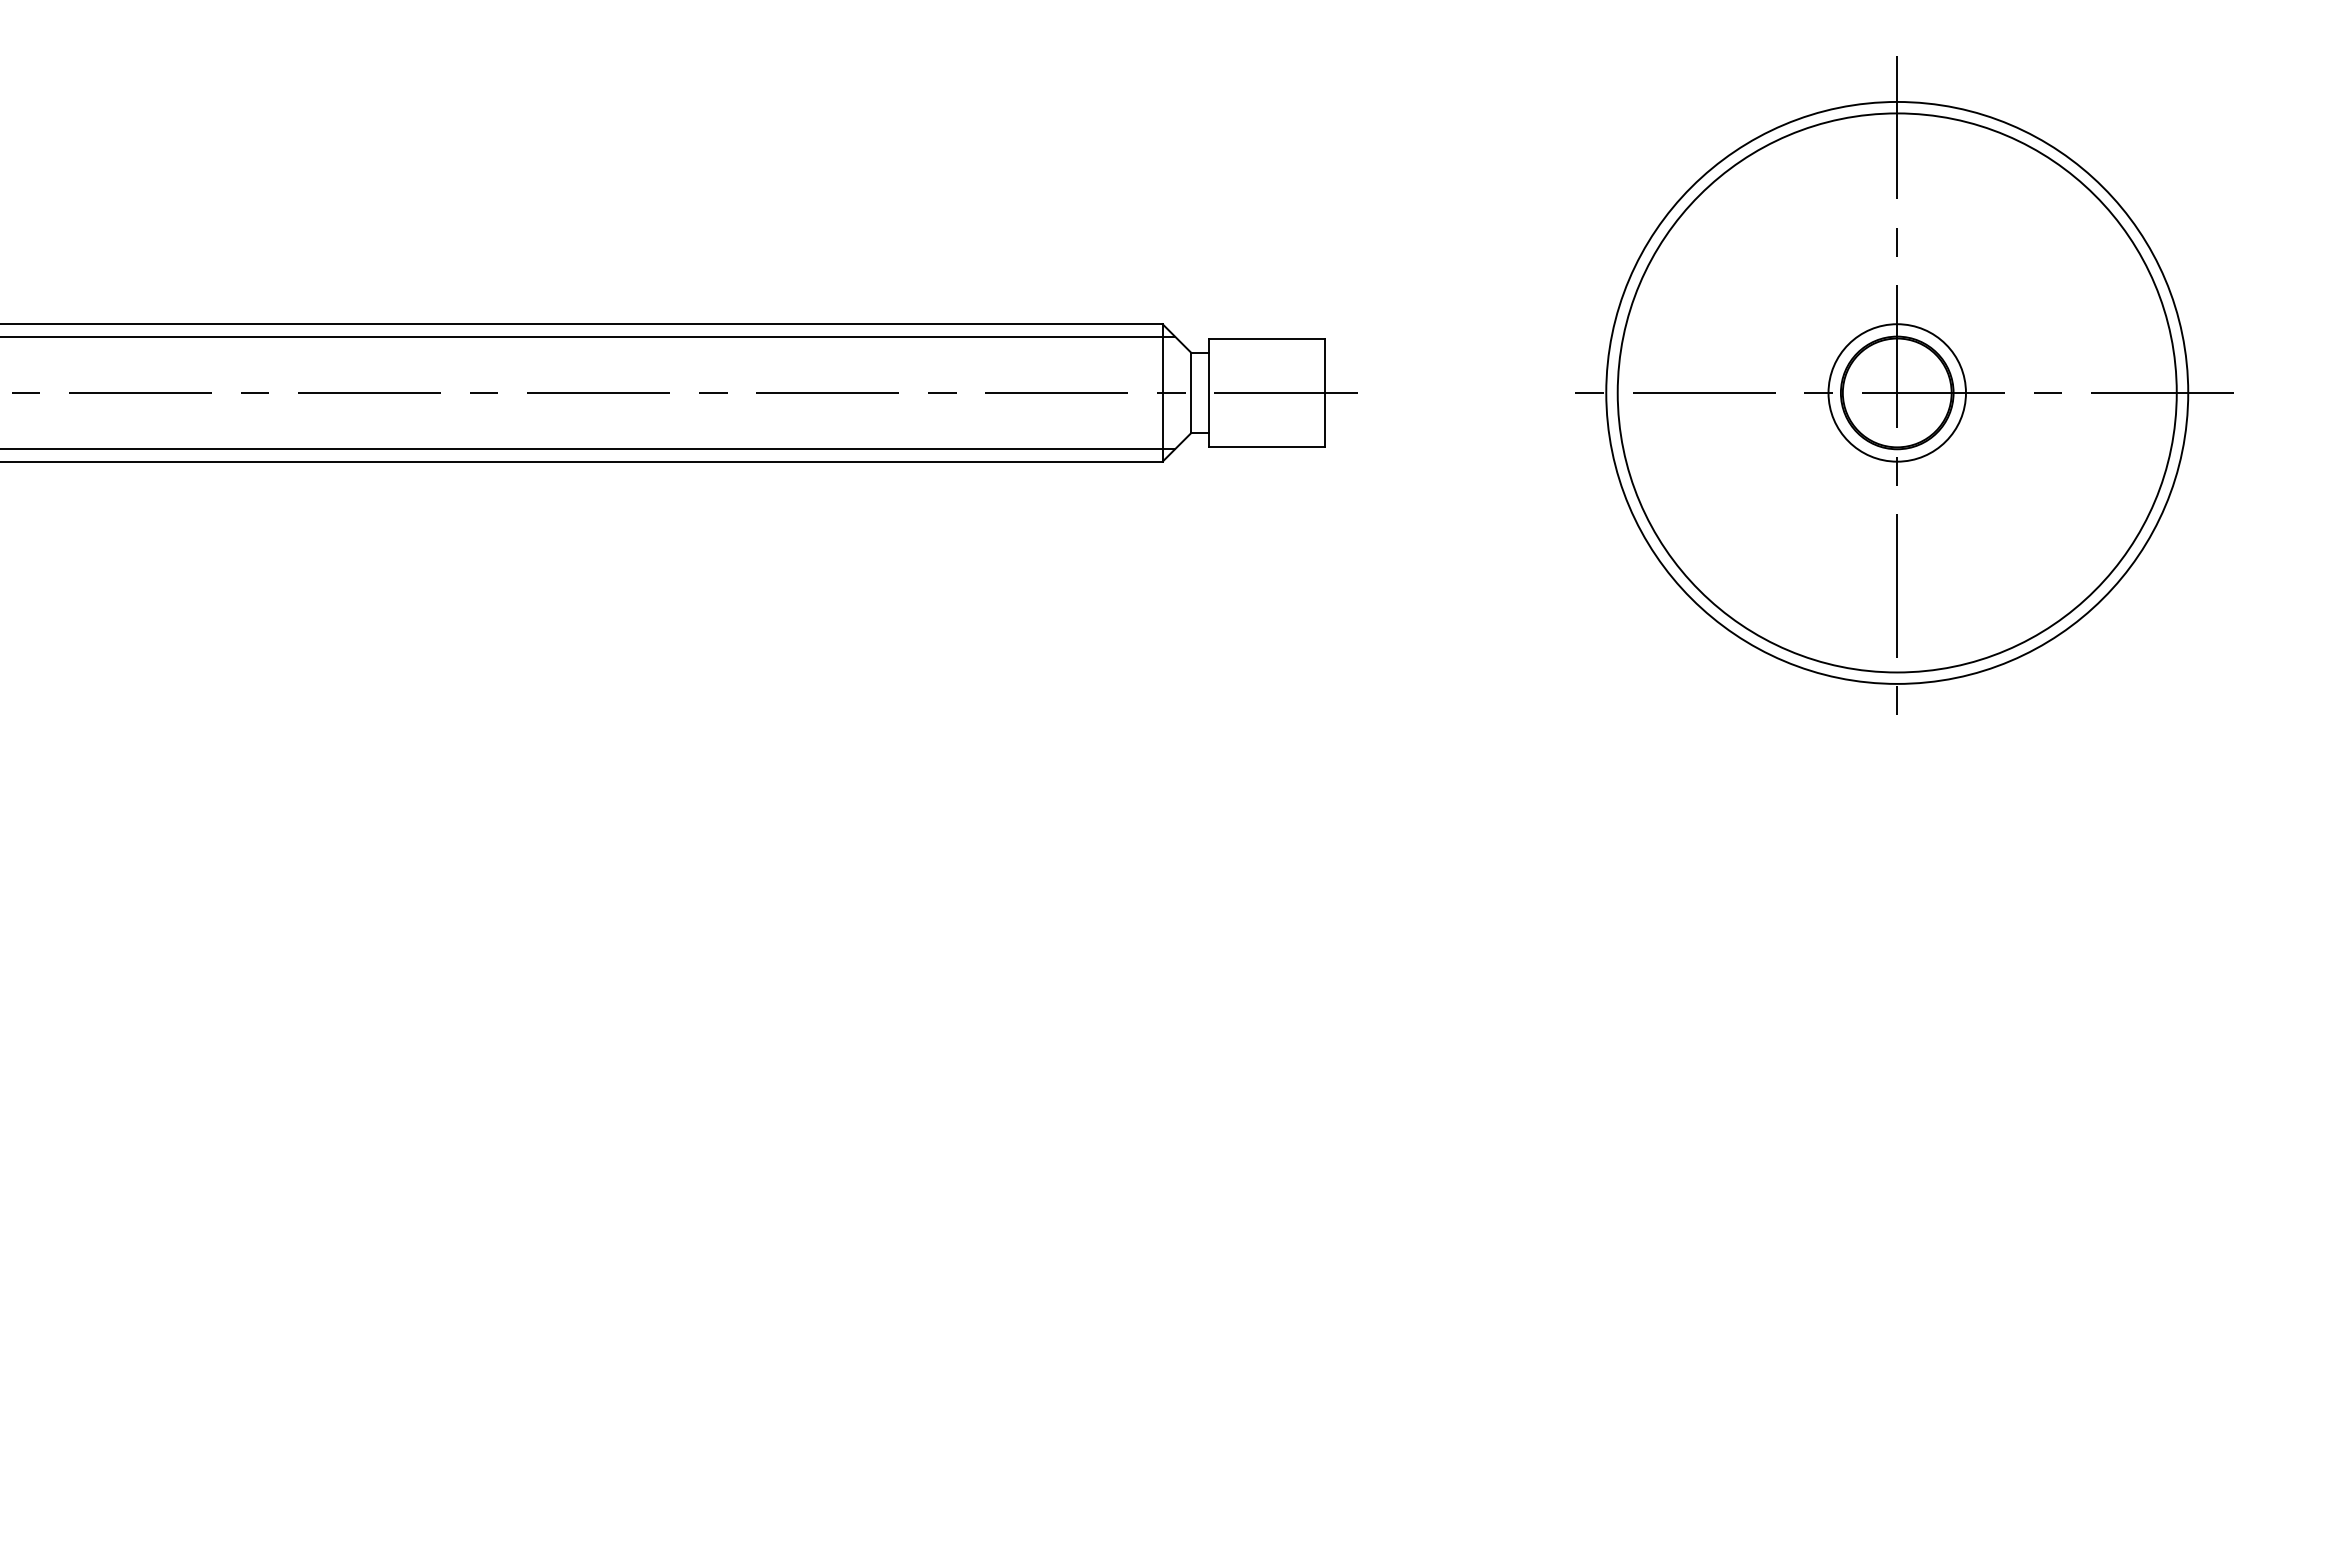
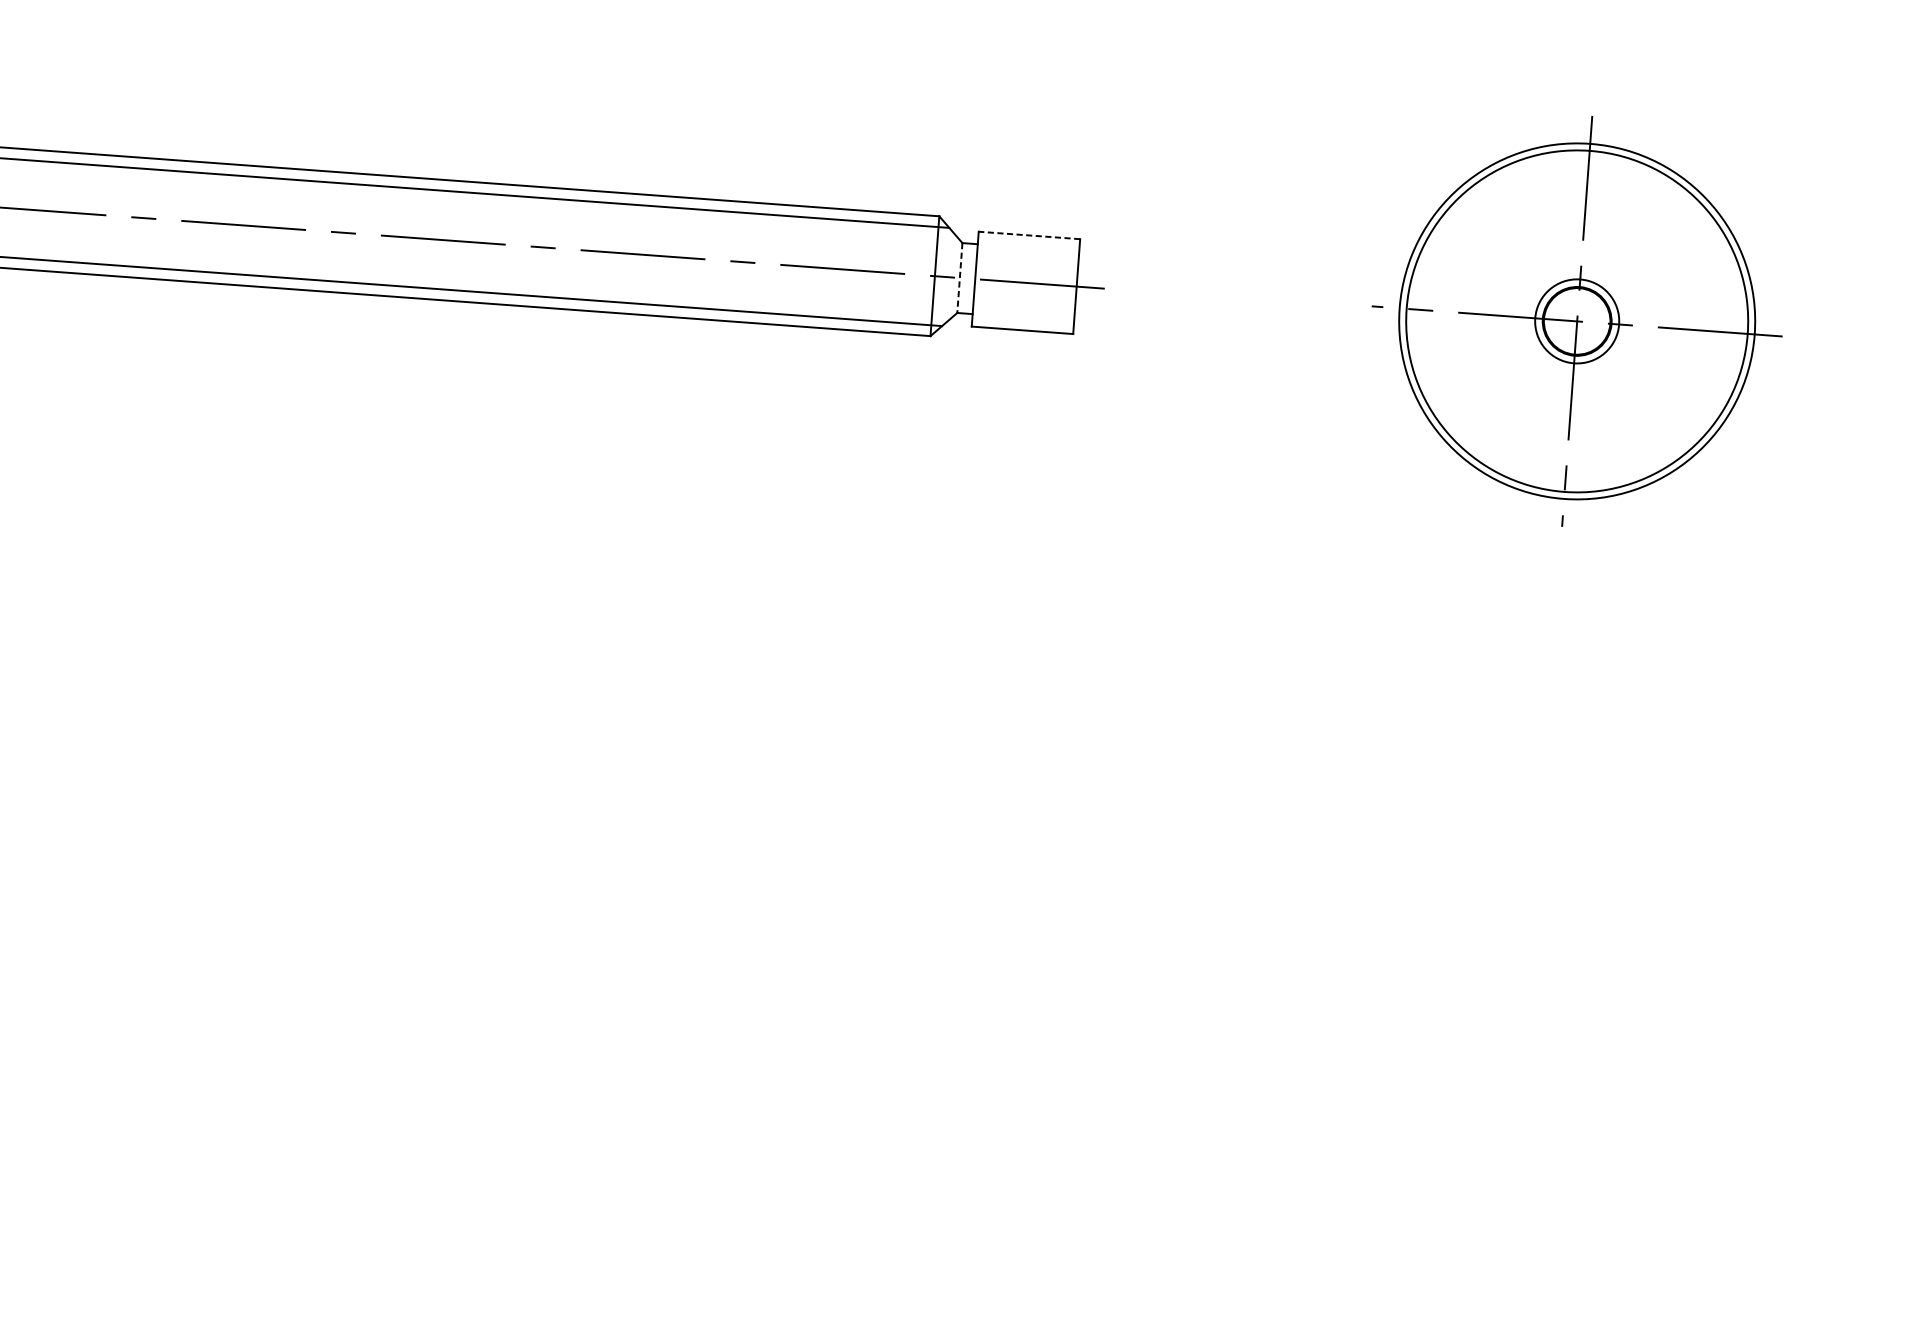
line: (1266, 338) -> (1028, 235), solid -> dashed
part: (1904, 385) -> (1581, 317), size x0.7
line: (1191, 393) -> (960, 278), solid -> dashed

